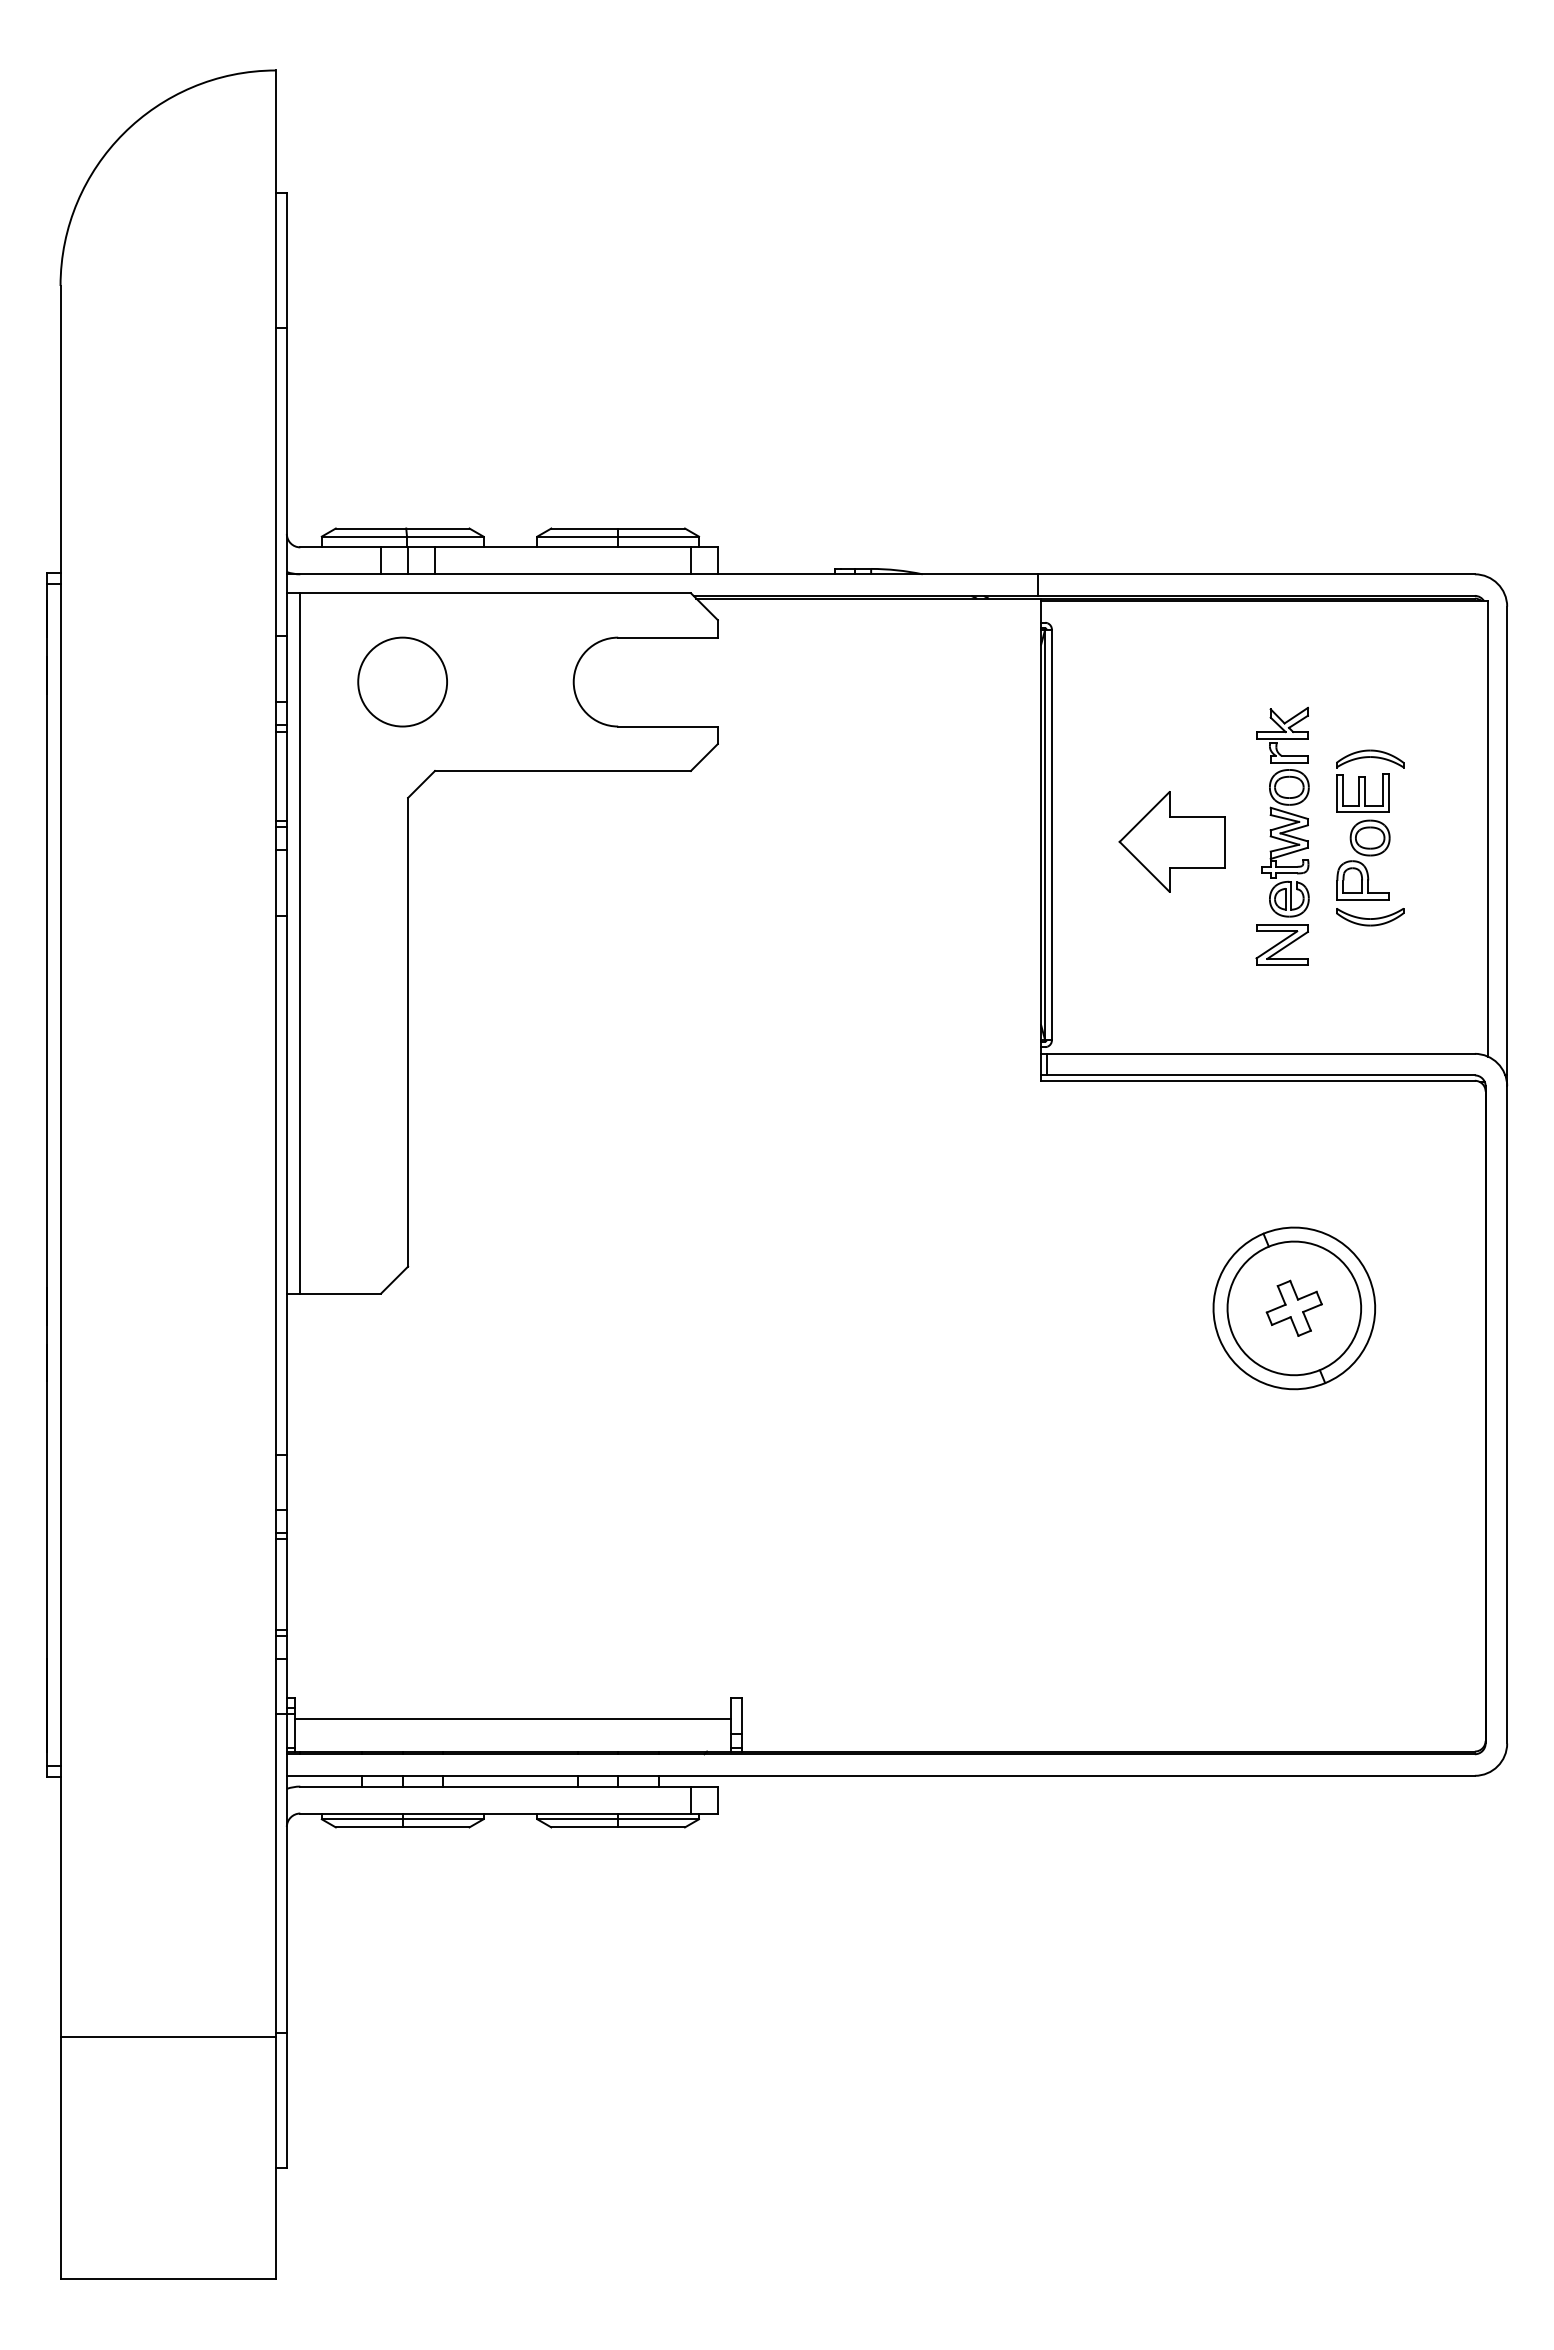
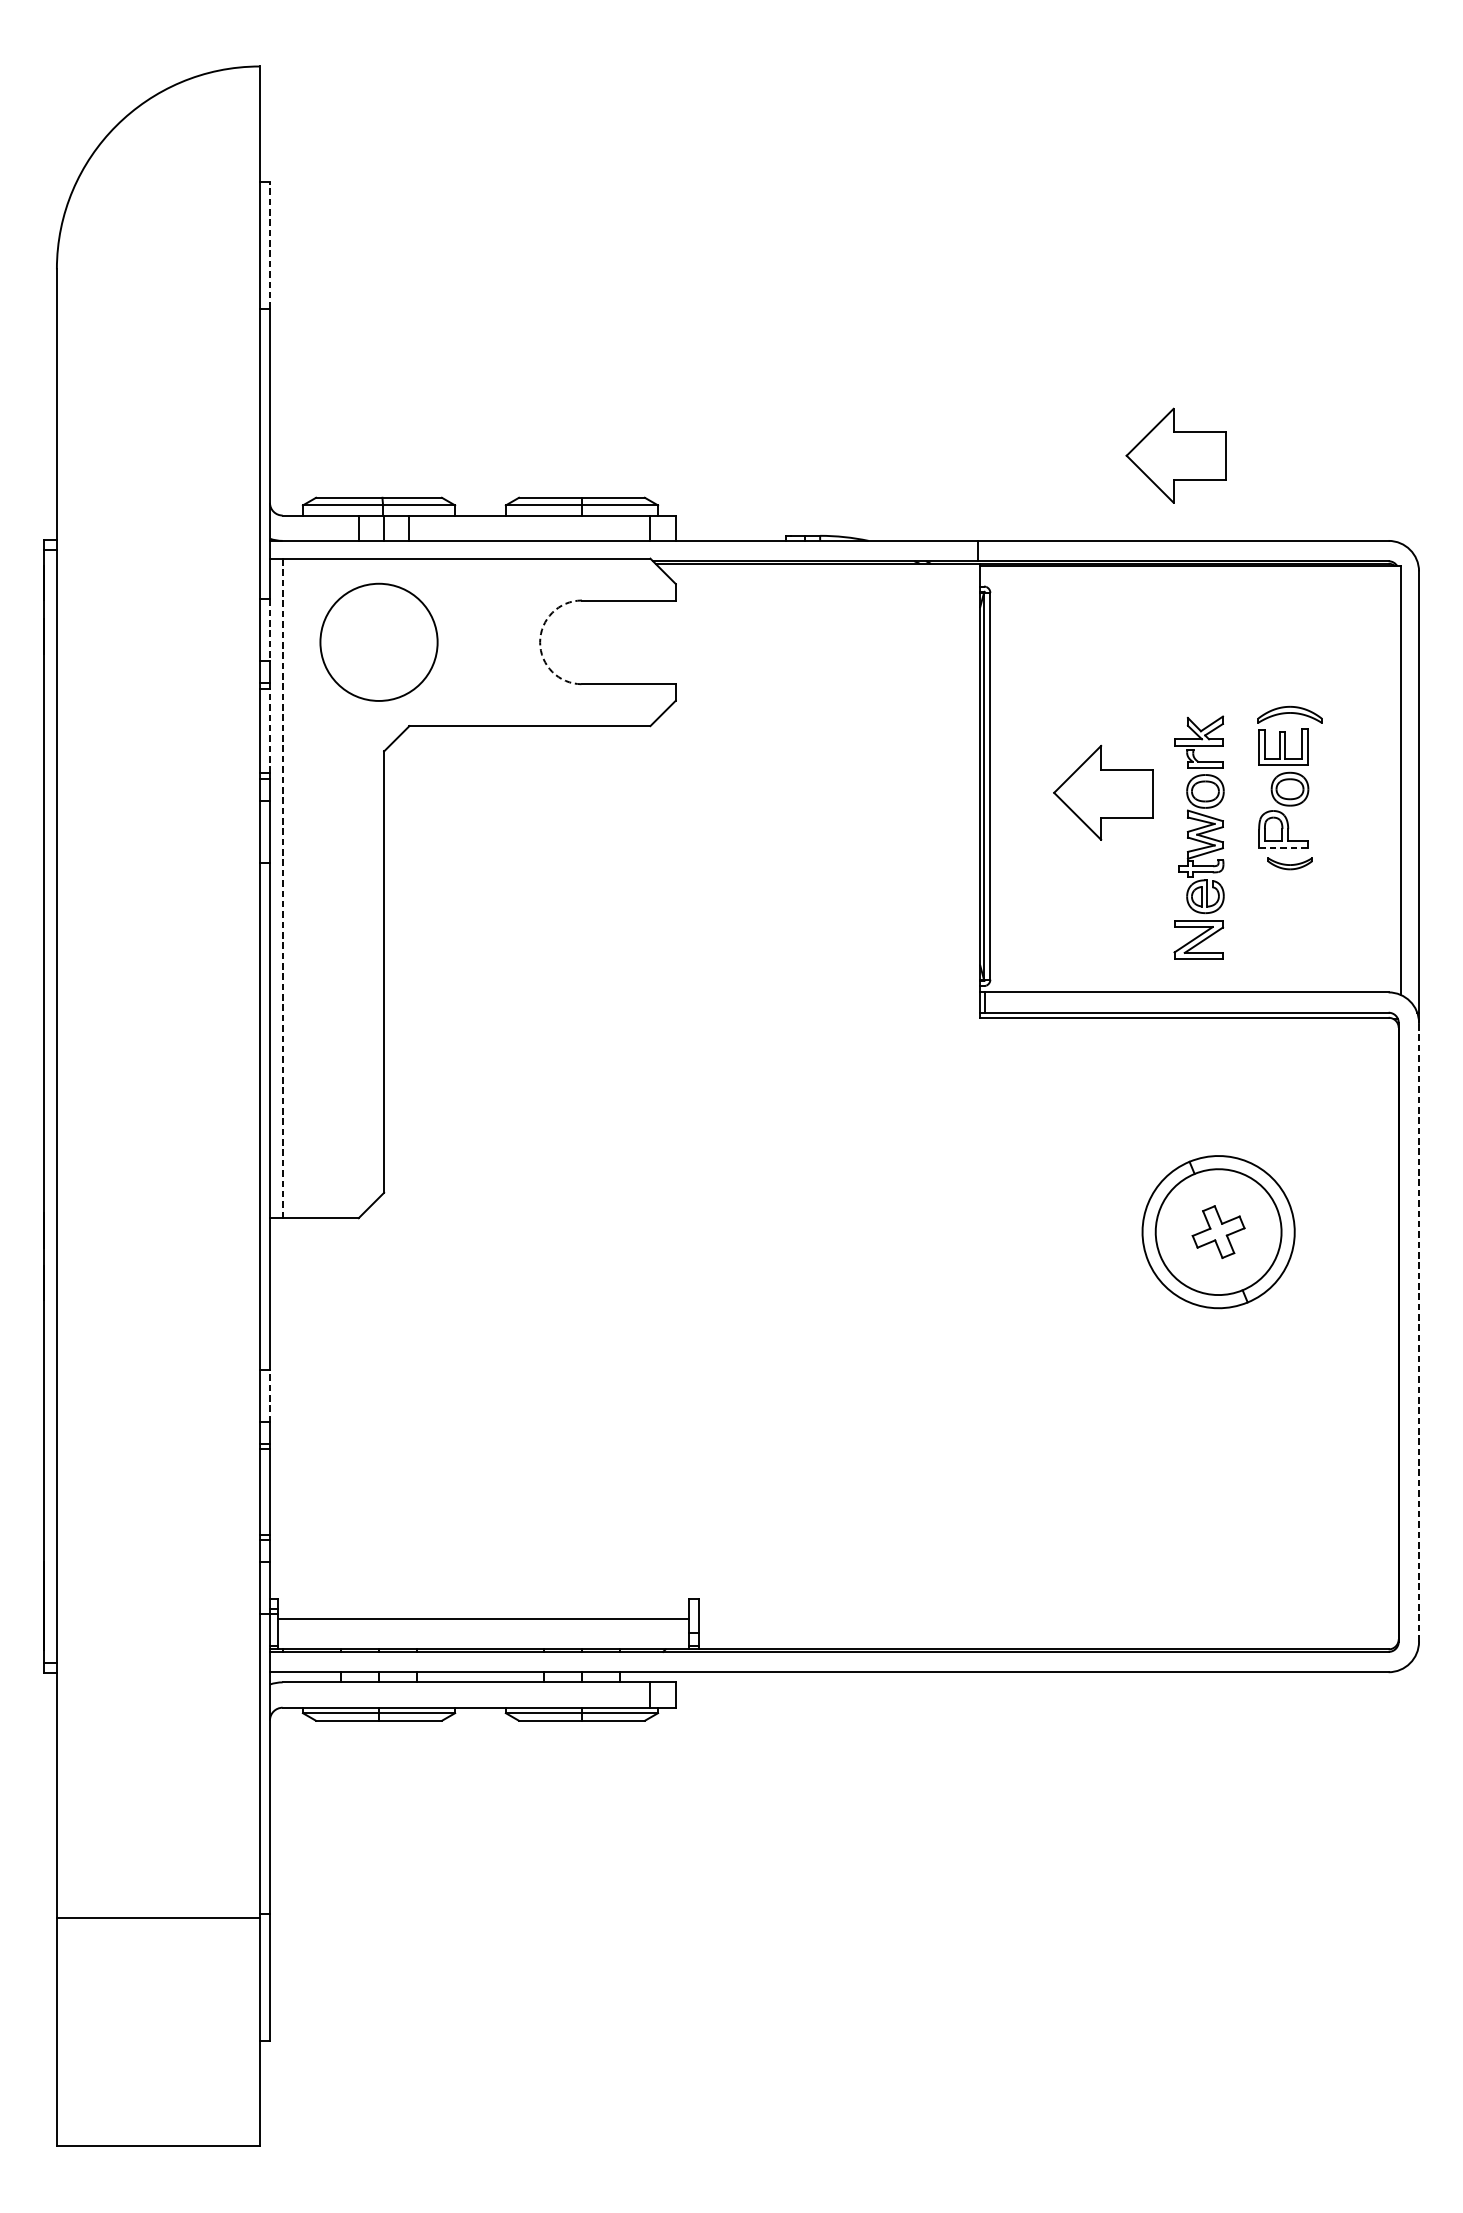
line: (286, 259) -> (269, 244), solid -> dashed
part: (1248, 483) -> (1175, 455), added
line: (286, 669) -> (269, 630), solid -> dashed
circle: (402, 681) -> (378, 641), size x1.4
arc: (573, 682) -> (539, 642), solid -> dashed
line: (286, 775) -> (269, 730), solid -> dashed
part: (1282, 835) -> (1199, 836), moved
line: (1363, 900) -> (1283, 848), solid -> dashed
part: (1370, 917) -> (1290, 864), size x0.7
line: (300, 942) -> (282, 887), solid -> dashed
line: (1507, 1414) -> (1419, 1332), solid -> dashed
line: (286, 1482) -> (269, 1396), solid -> dashed

